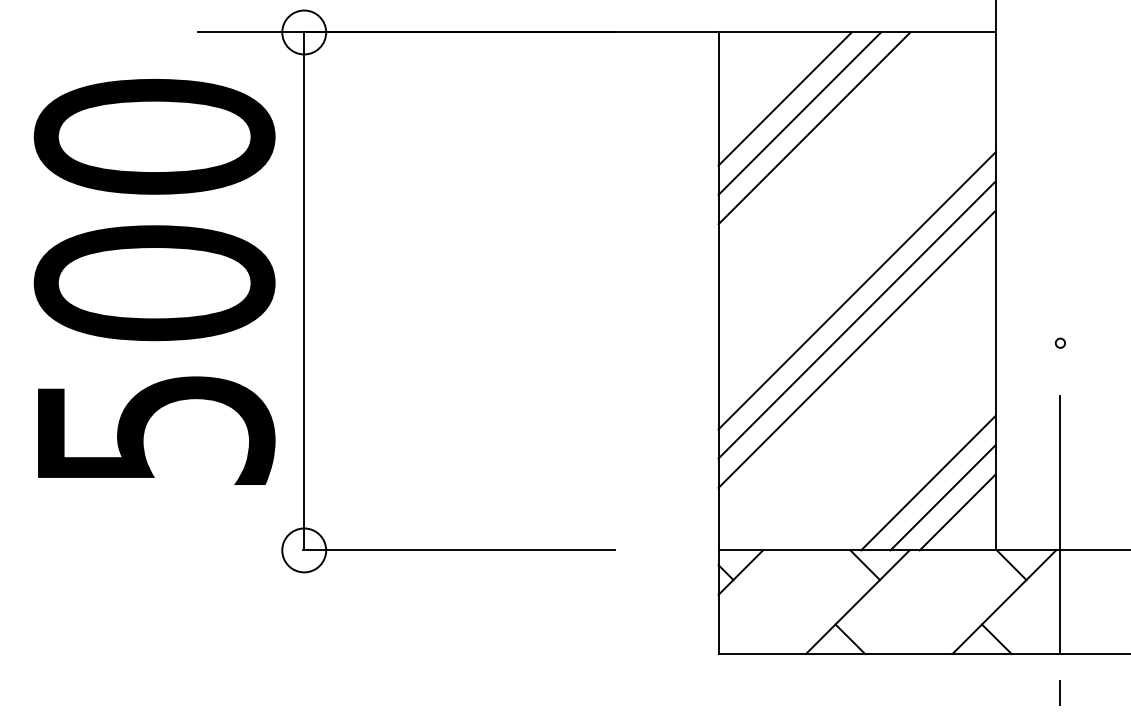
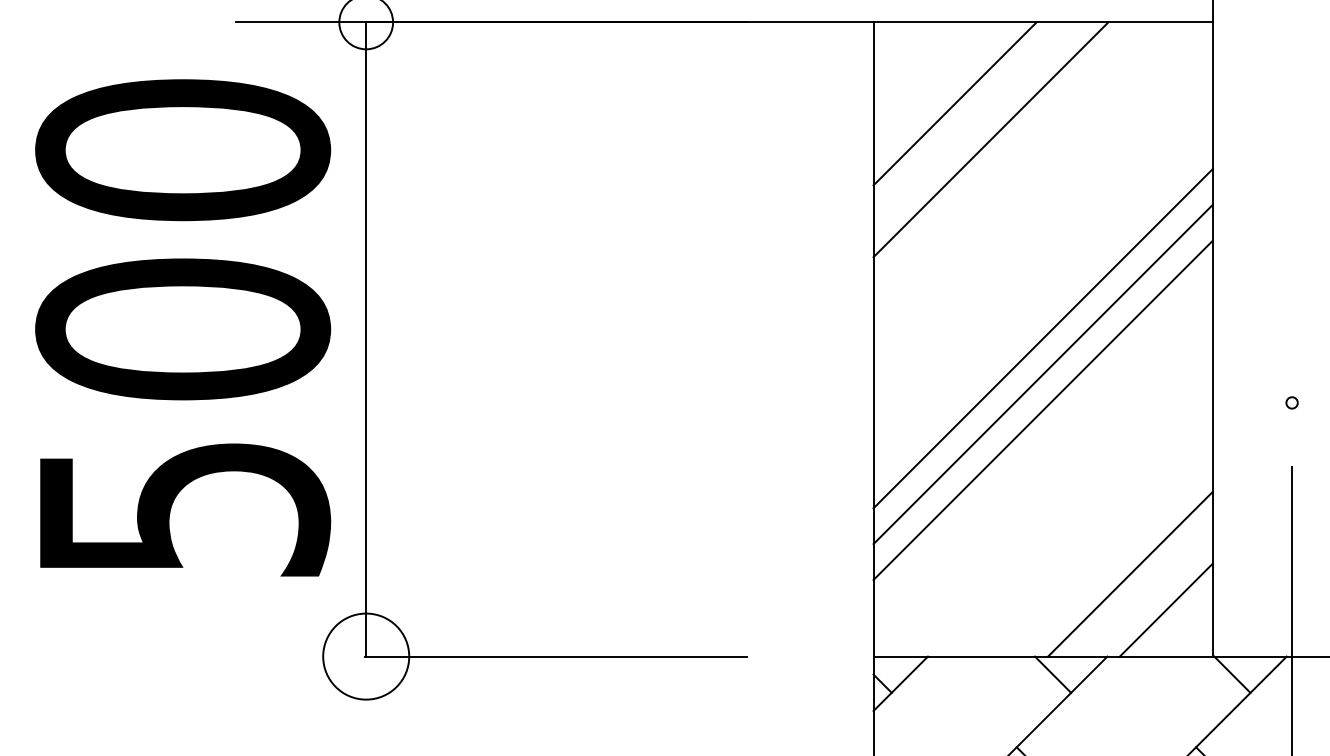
line: (799, 113) -> (972, 121), removed
line: (942, 497) -> (1147, 591), removed
circle: (304, 550) -> (366, 656), size x1.6

